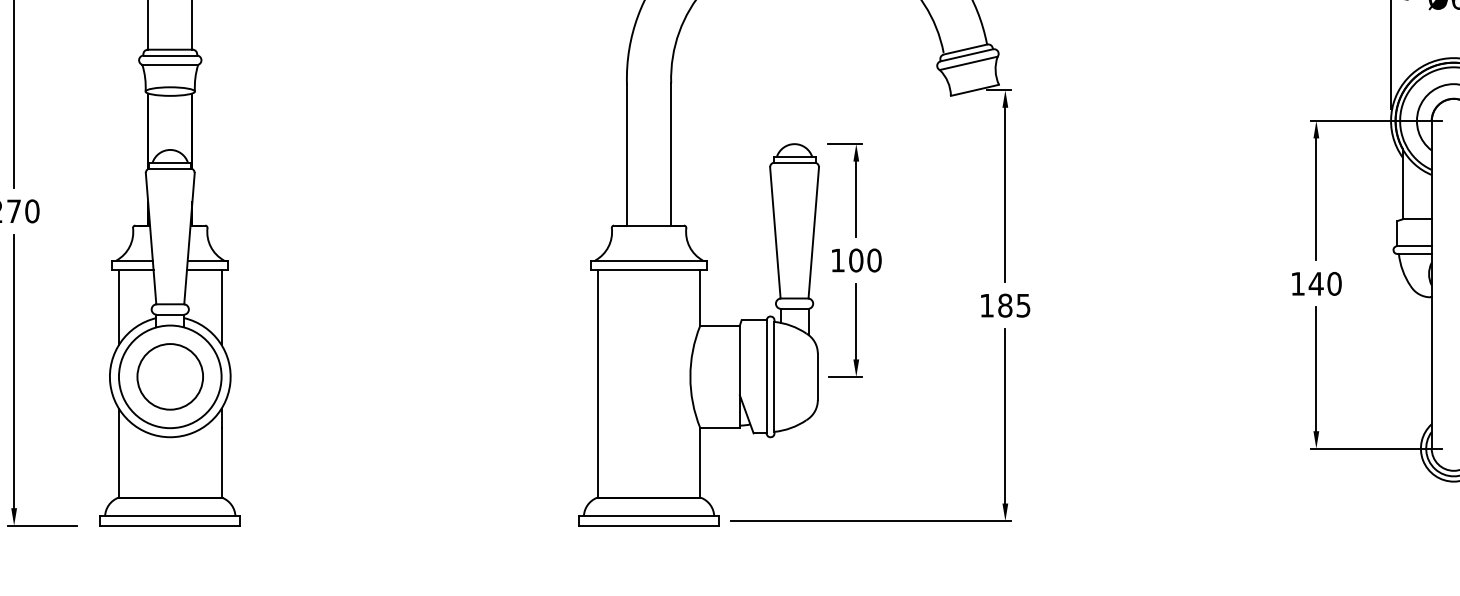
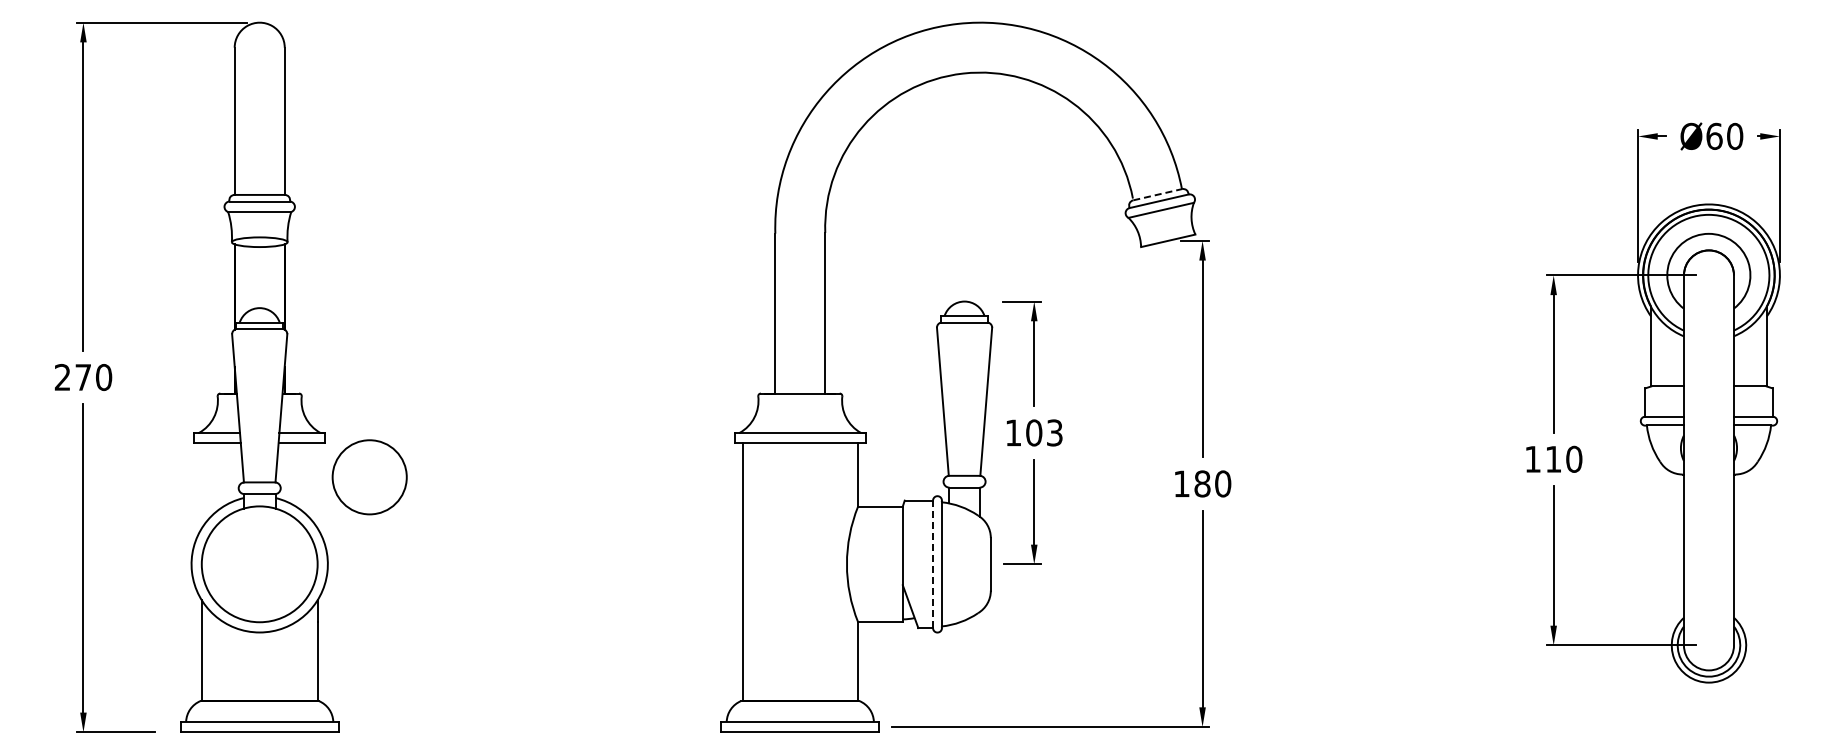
line: (965, 49) -> (1157, 194), solid -> dashed
text: (874, 260) -> (1054, 432), 100 -> 103
text: (1316, 284) -> (1553, 459), 140 -> 110
text: (1023, 305) -> (1223, 483), 185 -> 180
line: (118, 307) -> (201, 485), removed
line: (221, 307) -> (317, 485), removed
circle: (170, 377) -> (369, 477), moved
line: (767, 377) -> (933, 564), solid -> dashed

